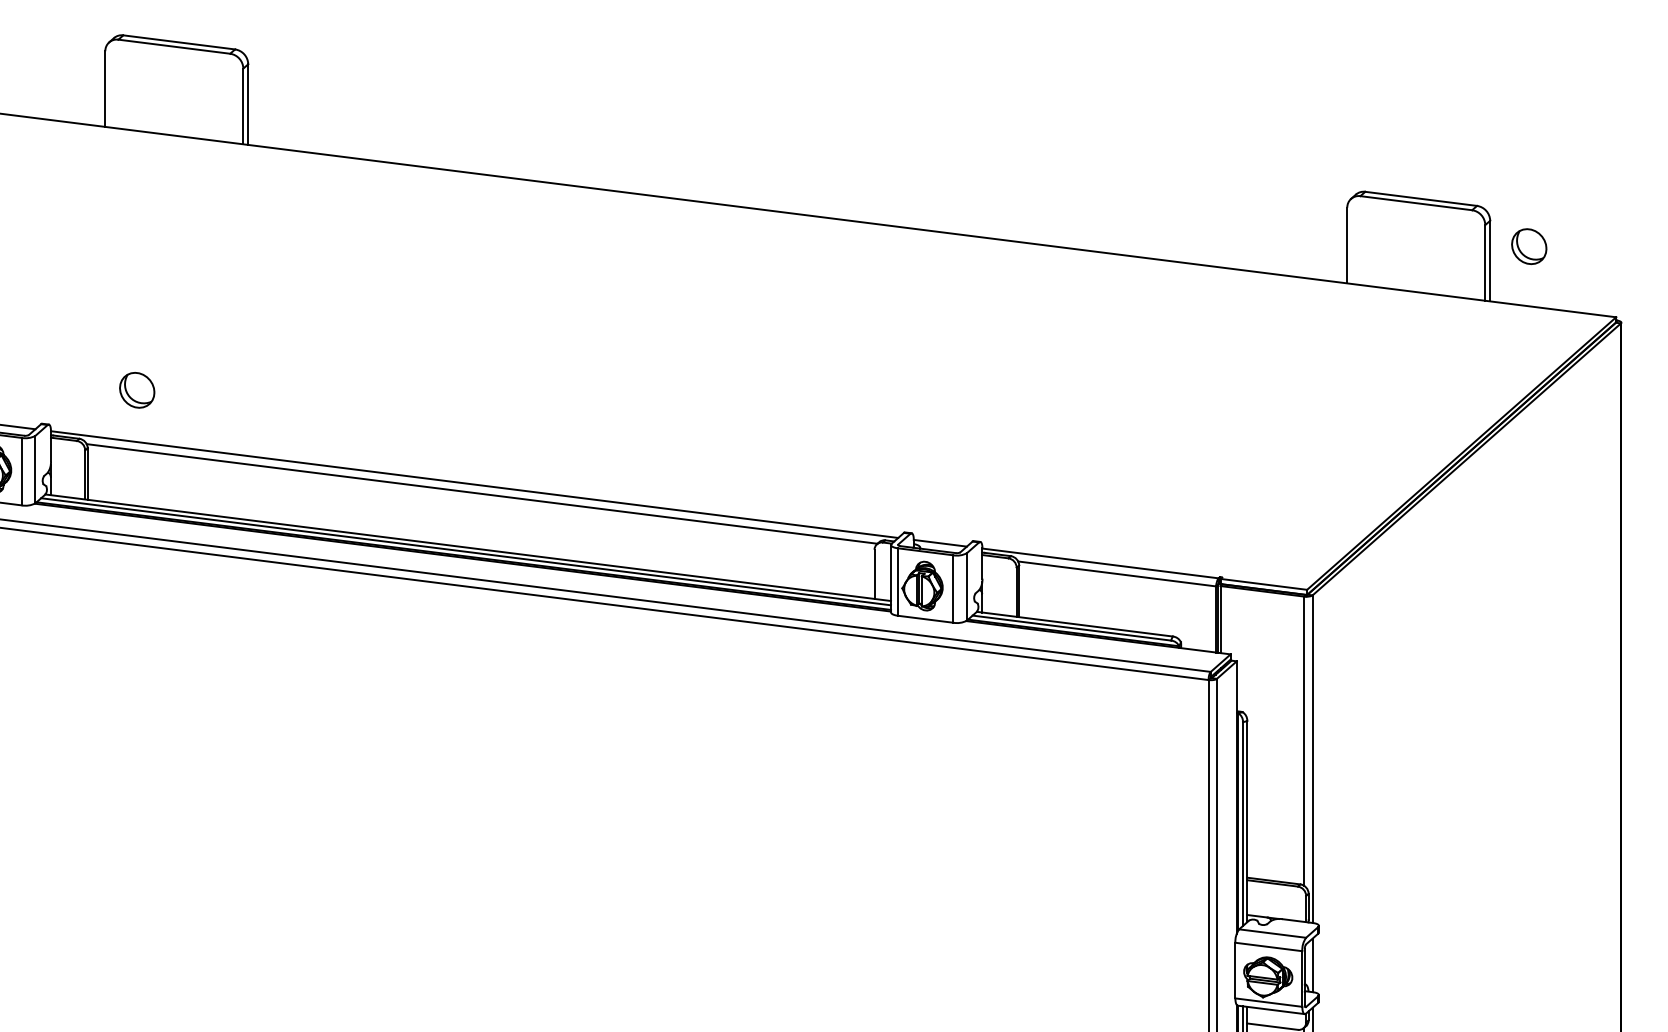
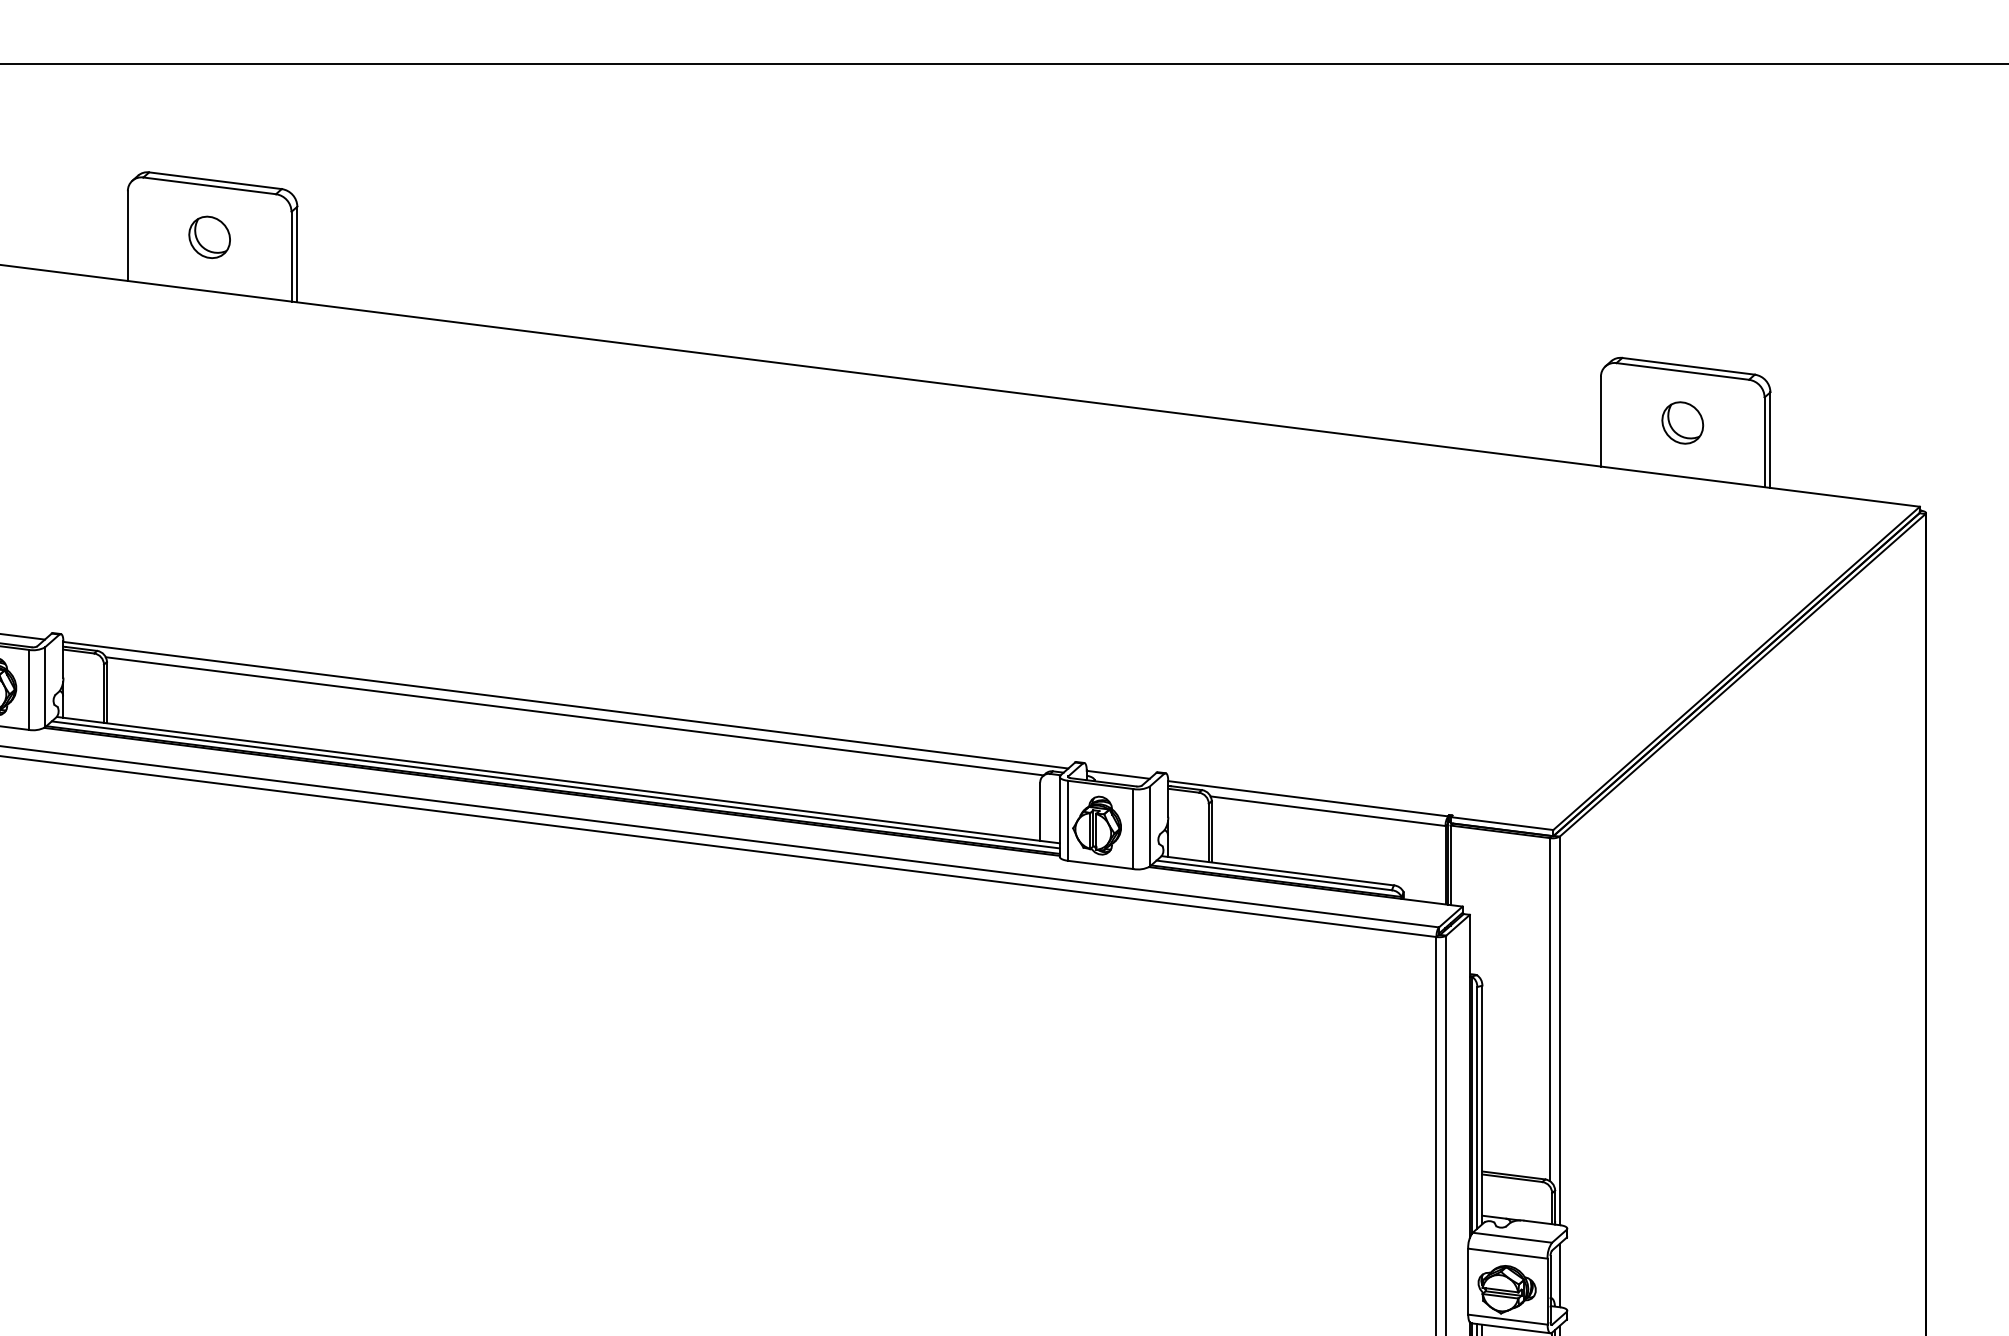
part: (1529, 246) -> (1682, 422), moved
part: (137, 390) -> (209, 237), moved

